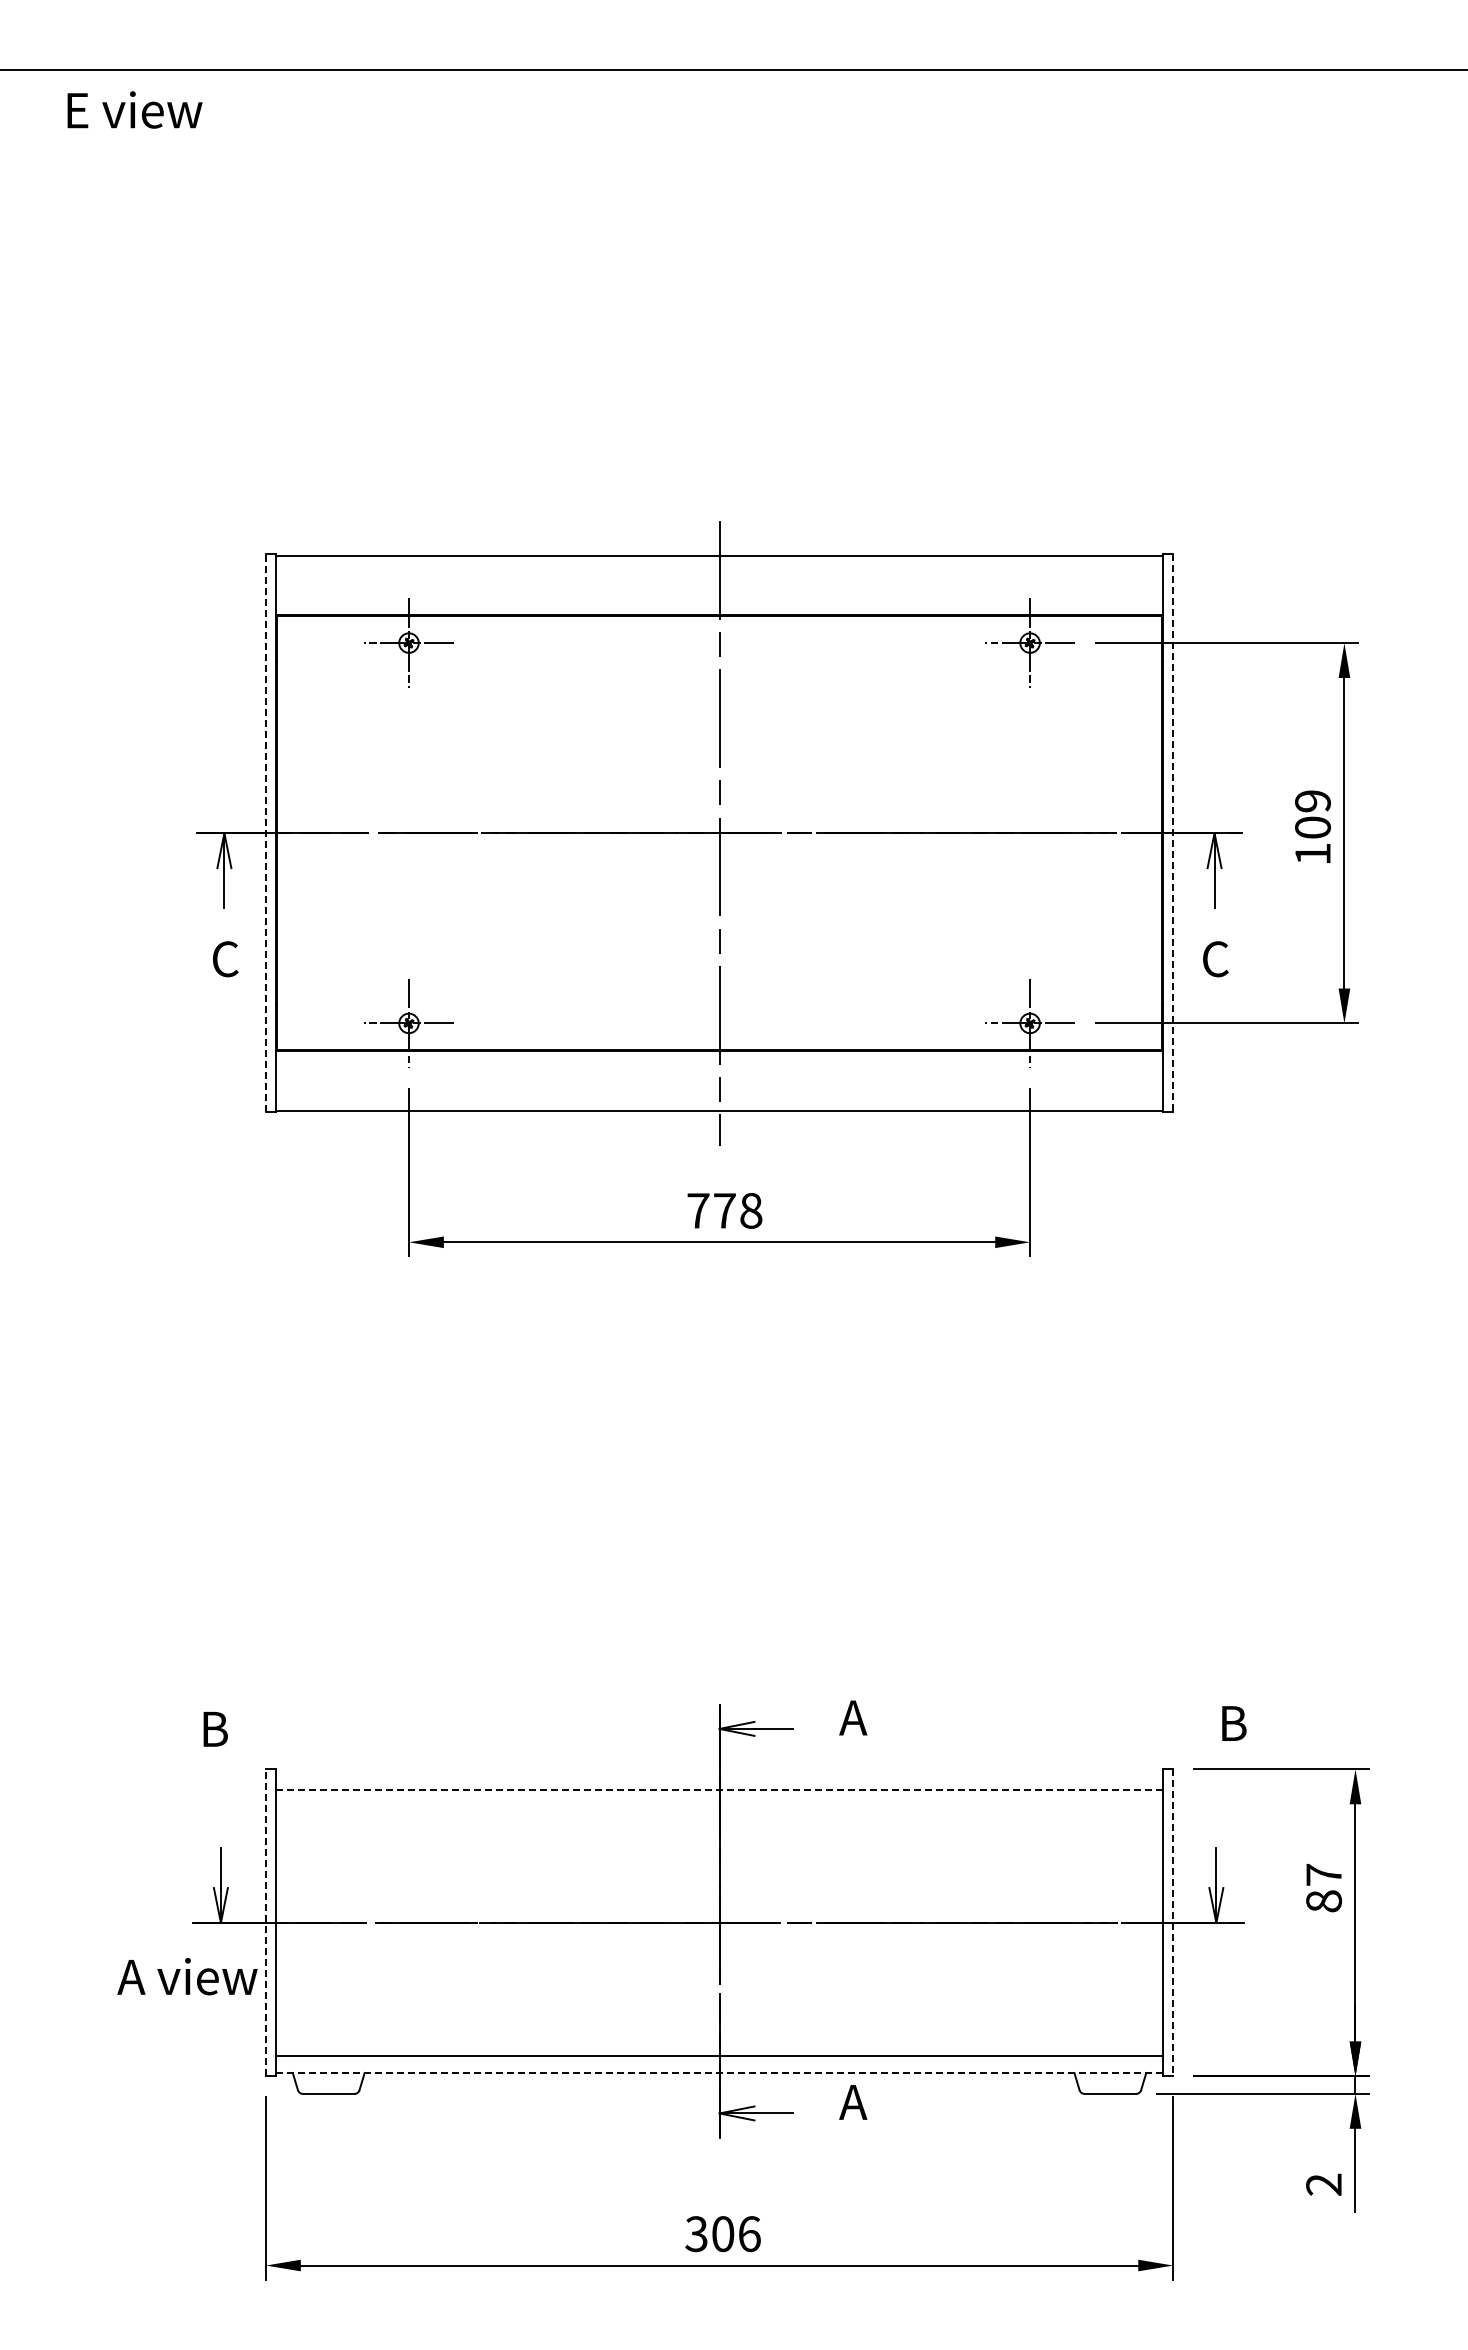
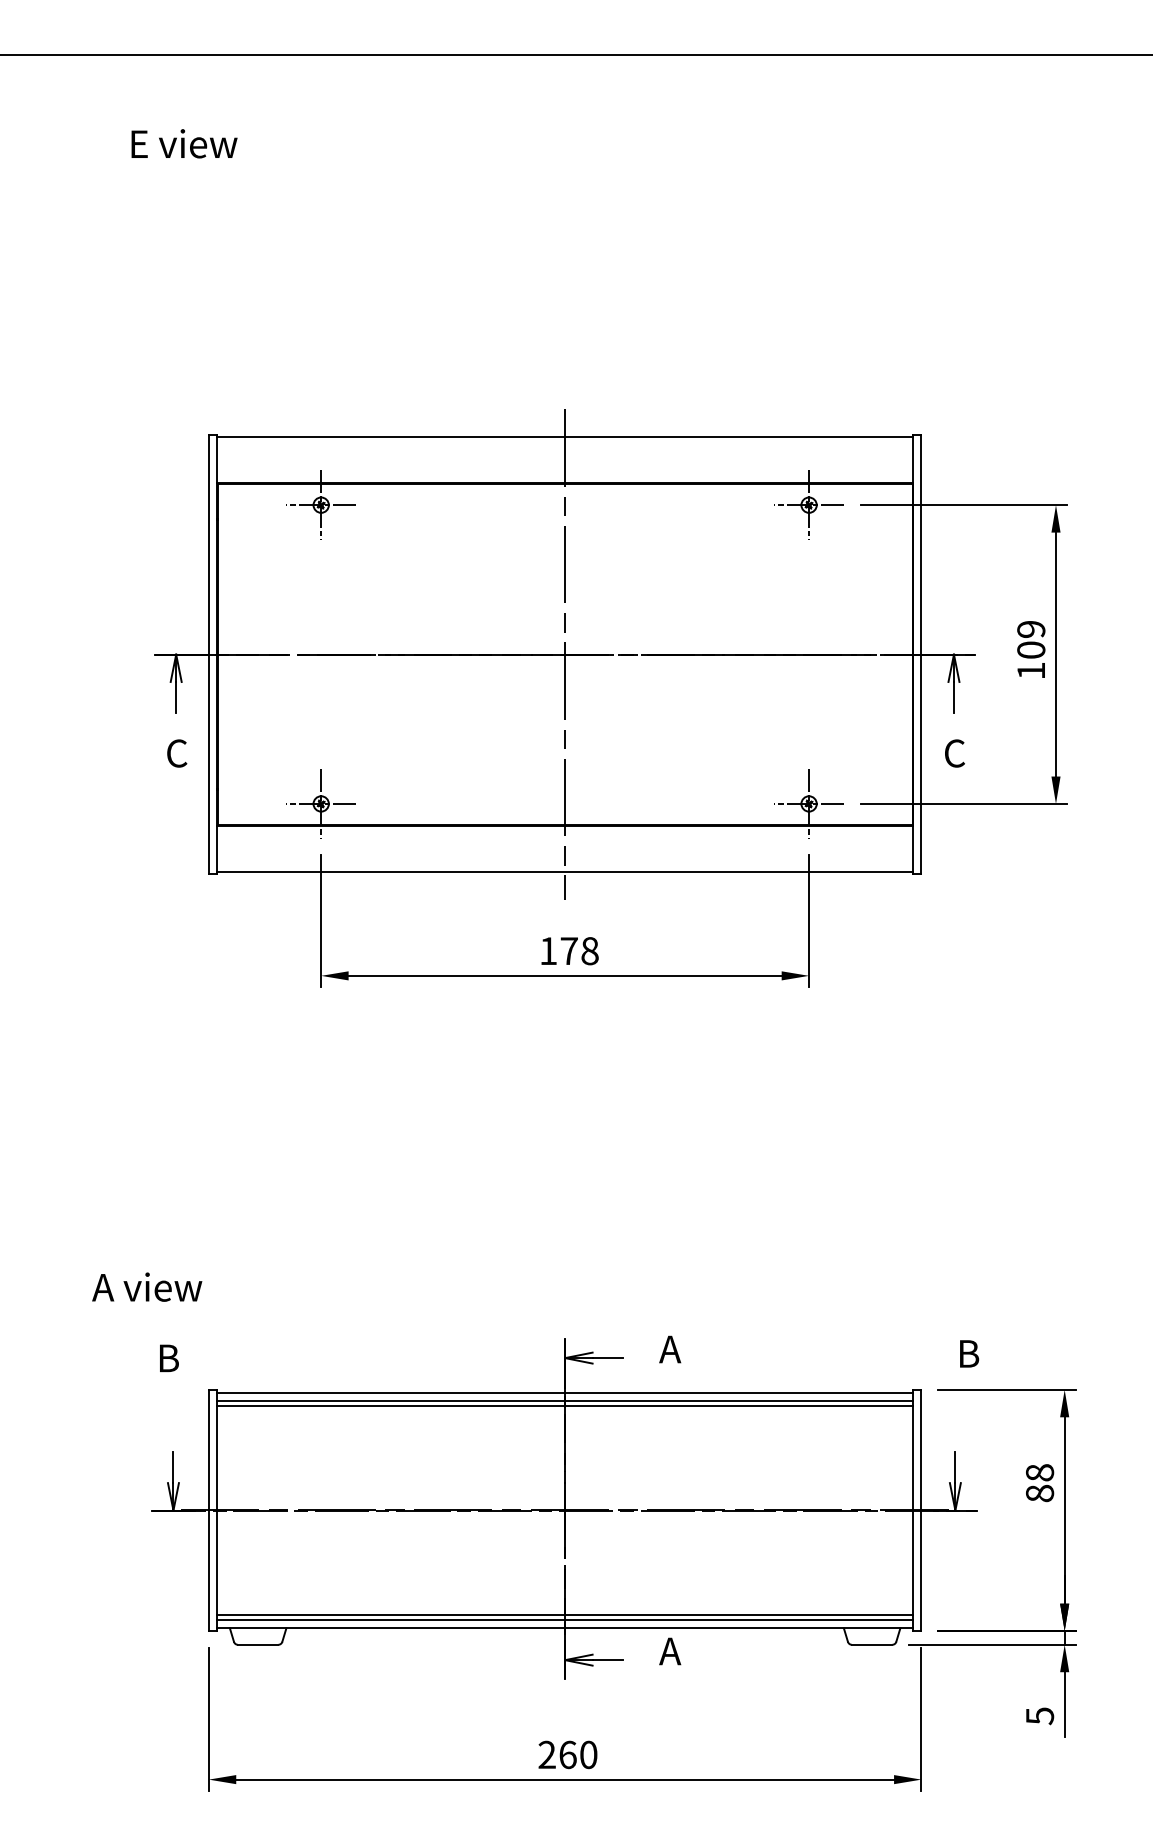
text: (134, 109) -> (184, 143), moved
line: (265, 832) -> (208, 653), dashed -> solid
line: (1173, 833) -> (921, 654), dashed -> solid
text: (698, 1210) -> (548, 950), 778 -> 178
line: (719, 1772) -> (565, 1392), added
line: (719, 1783) -> (565, 1400), added
line: (720, 1790) -> (565, 1406), dashed -> solid
text: (1324, 1874) -> (1040, 1472), 87 -> 88
line: (265, 1922) -> (208, 1510), dashed -> solid
line: (1173, 1922) -> (921, 1510), dashed -> solid
text: (187, 1976) -> (147, 1287), moved
line: (719, 2062) -> (565, 1620), added
line: (720, 2072) -> (565, 1627), dashed -> solid
text: (1324, 2184) -> (1040, 1715), 2 -> 5
text: (722, 2234) -> (567, 1755), 306 -> 260

